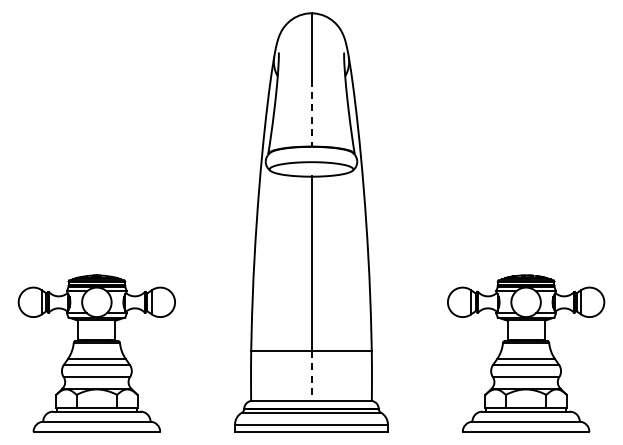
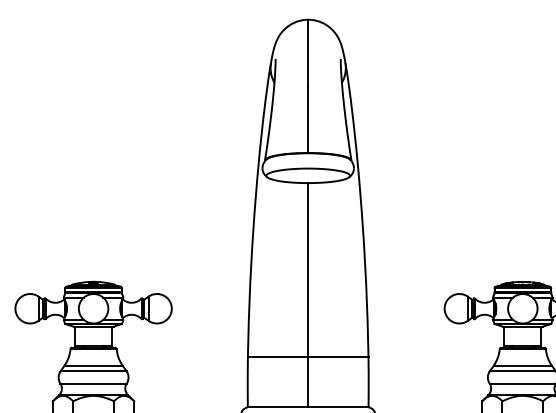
line: (311, 113) -> (308, 119), dashed -> solid
line: (311, 376) -> (308, 382), dashed -> solid

